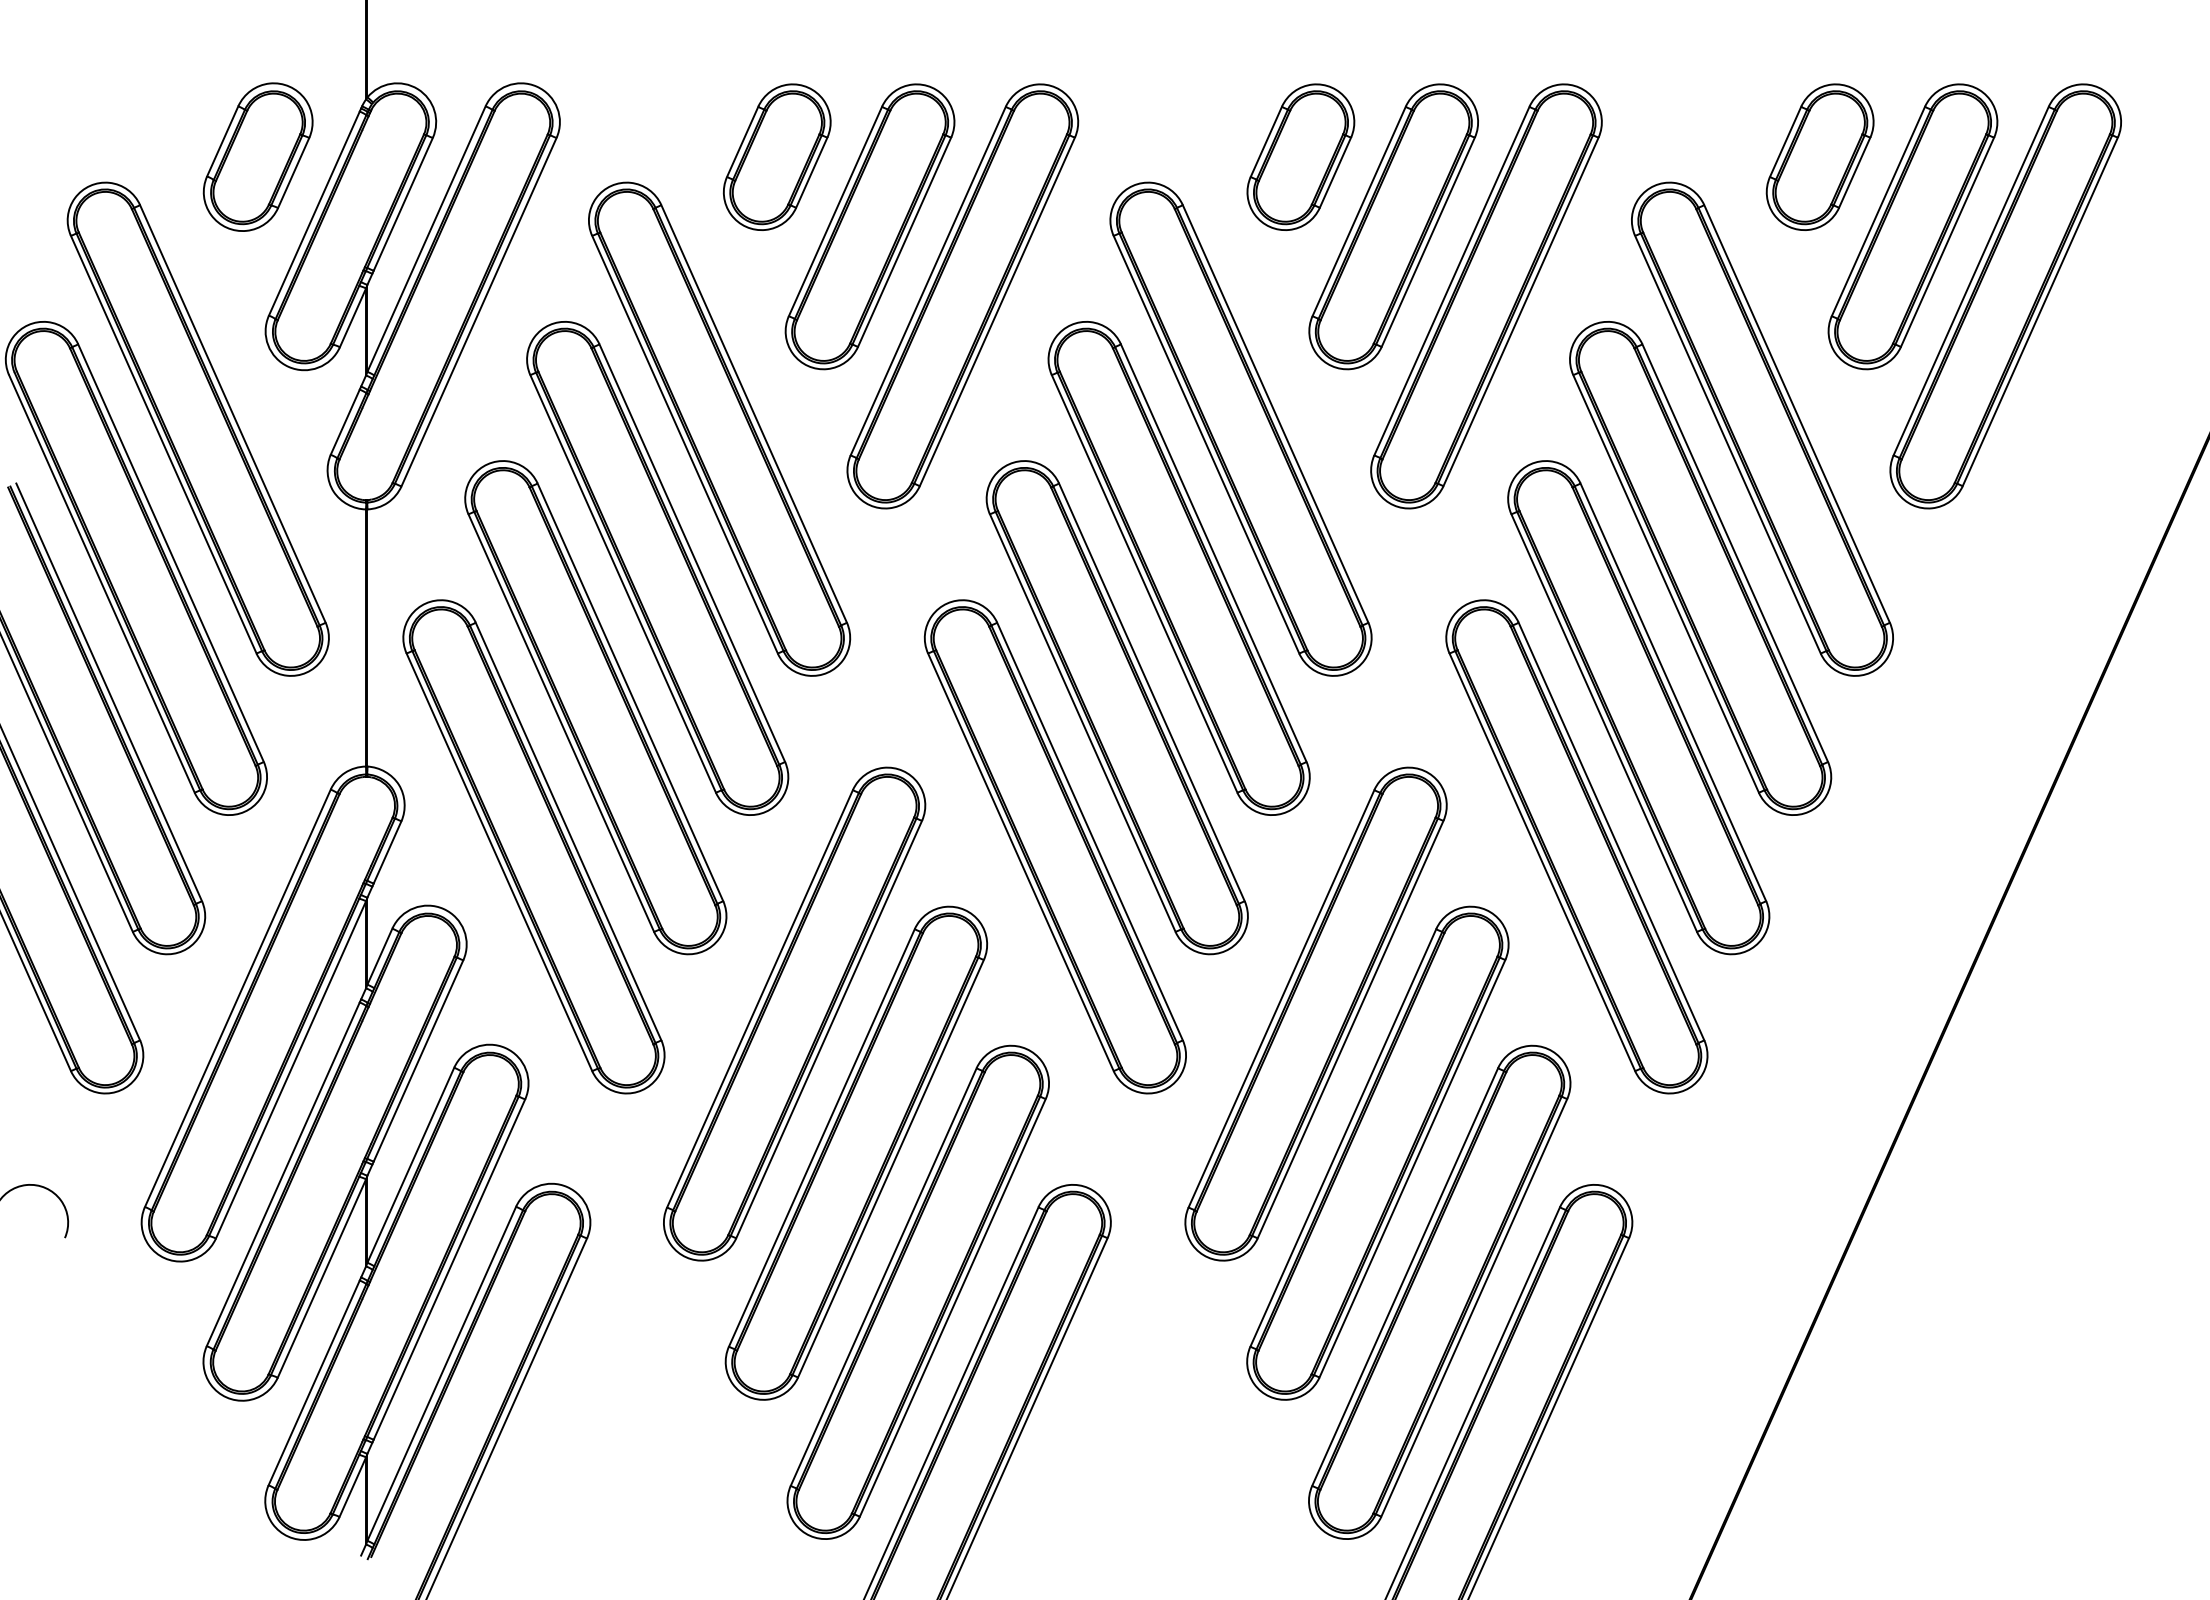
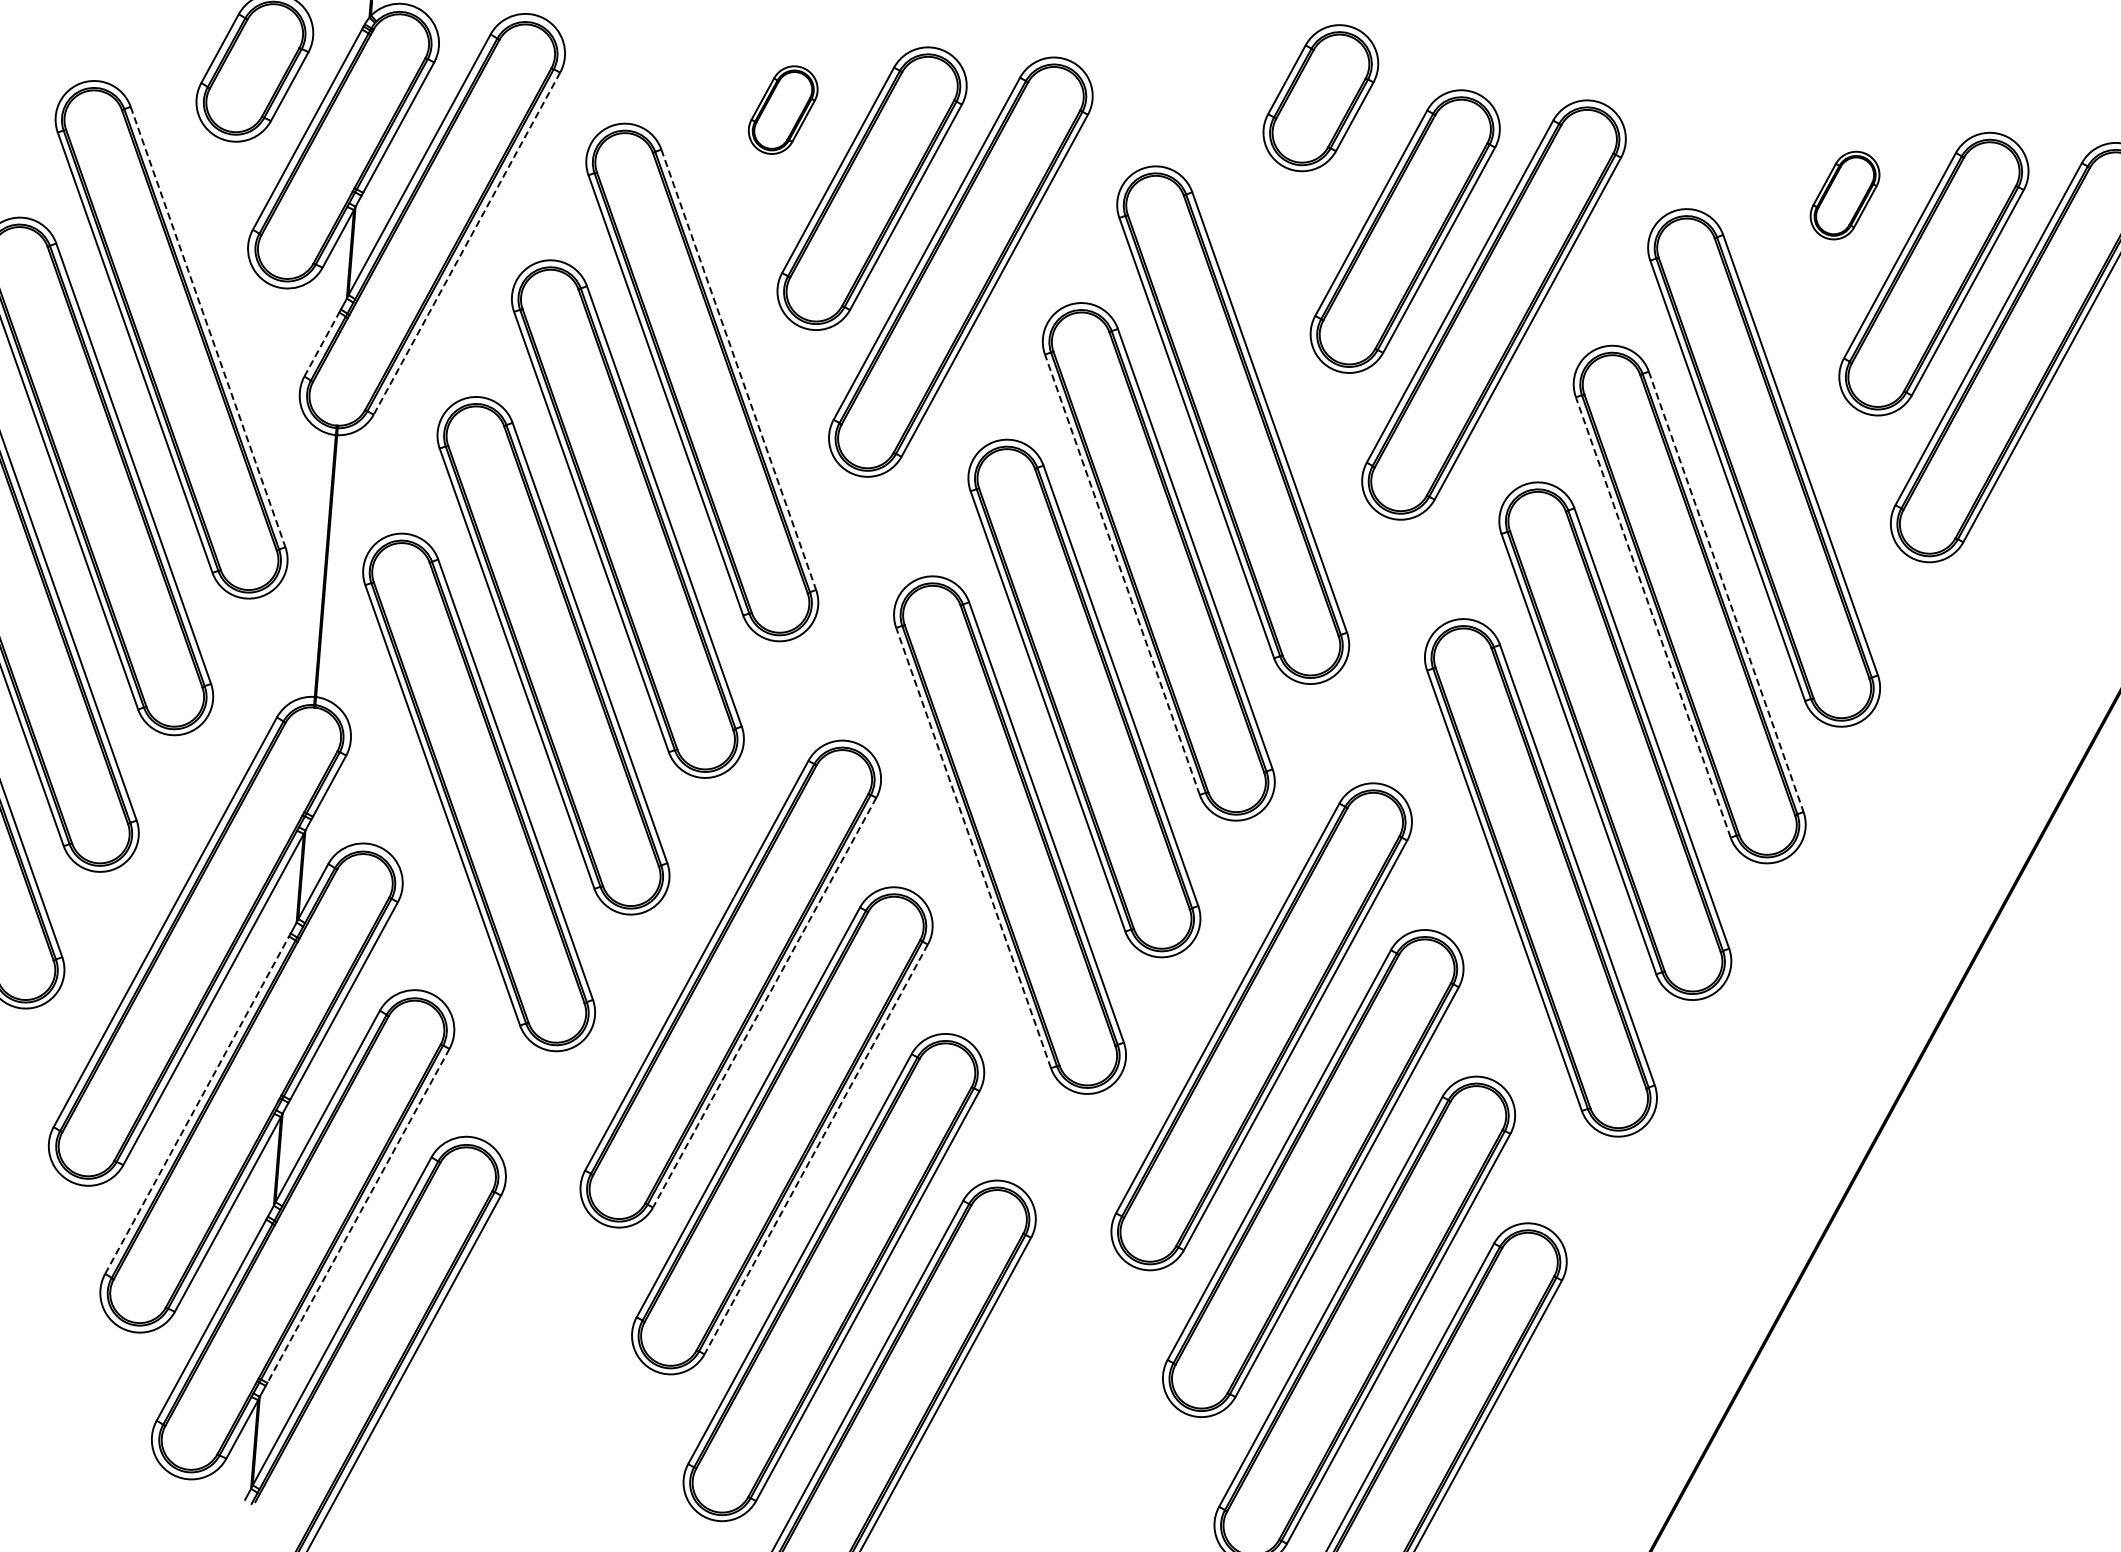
part: (776, 156) -> (782, 109), size x0.6
part: (1300, 156) -> (1320, 97), moved
part: (1819, 156) -> (1844, 194), size x0.6
line: (479, 312) -> (467, 243), solid -> dashed
line: (233, 414) -> (208, 327), solid -> dashed
line: (754, 414) -> (739, 370), solid -> dashed
line: (345, 422) -> (322, 344), solid -> dashed
line: (1735, 553) -> (1726, 592), solid -> dashed
line: (1144, 583) -> (1122, 574), solid -> dashed
line: (1665, 583) -> (1652, 616), solid -> dashed
line: (1020, 861) -> (973, 847), solid -> dashed
line: (828, 1030) -> (763, 1003), solid -> dashed
line: (890, 1169) -> (815, 1150), solid -> dashed
line: (283, 1173) -> (197, 1104), solid -> dashed
line: (449, 1269) -> (358, 1215), solid -> dashed

